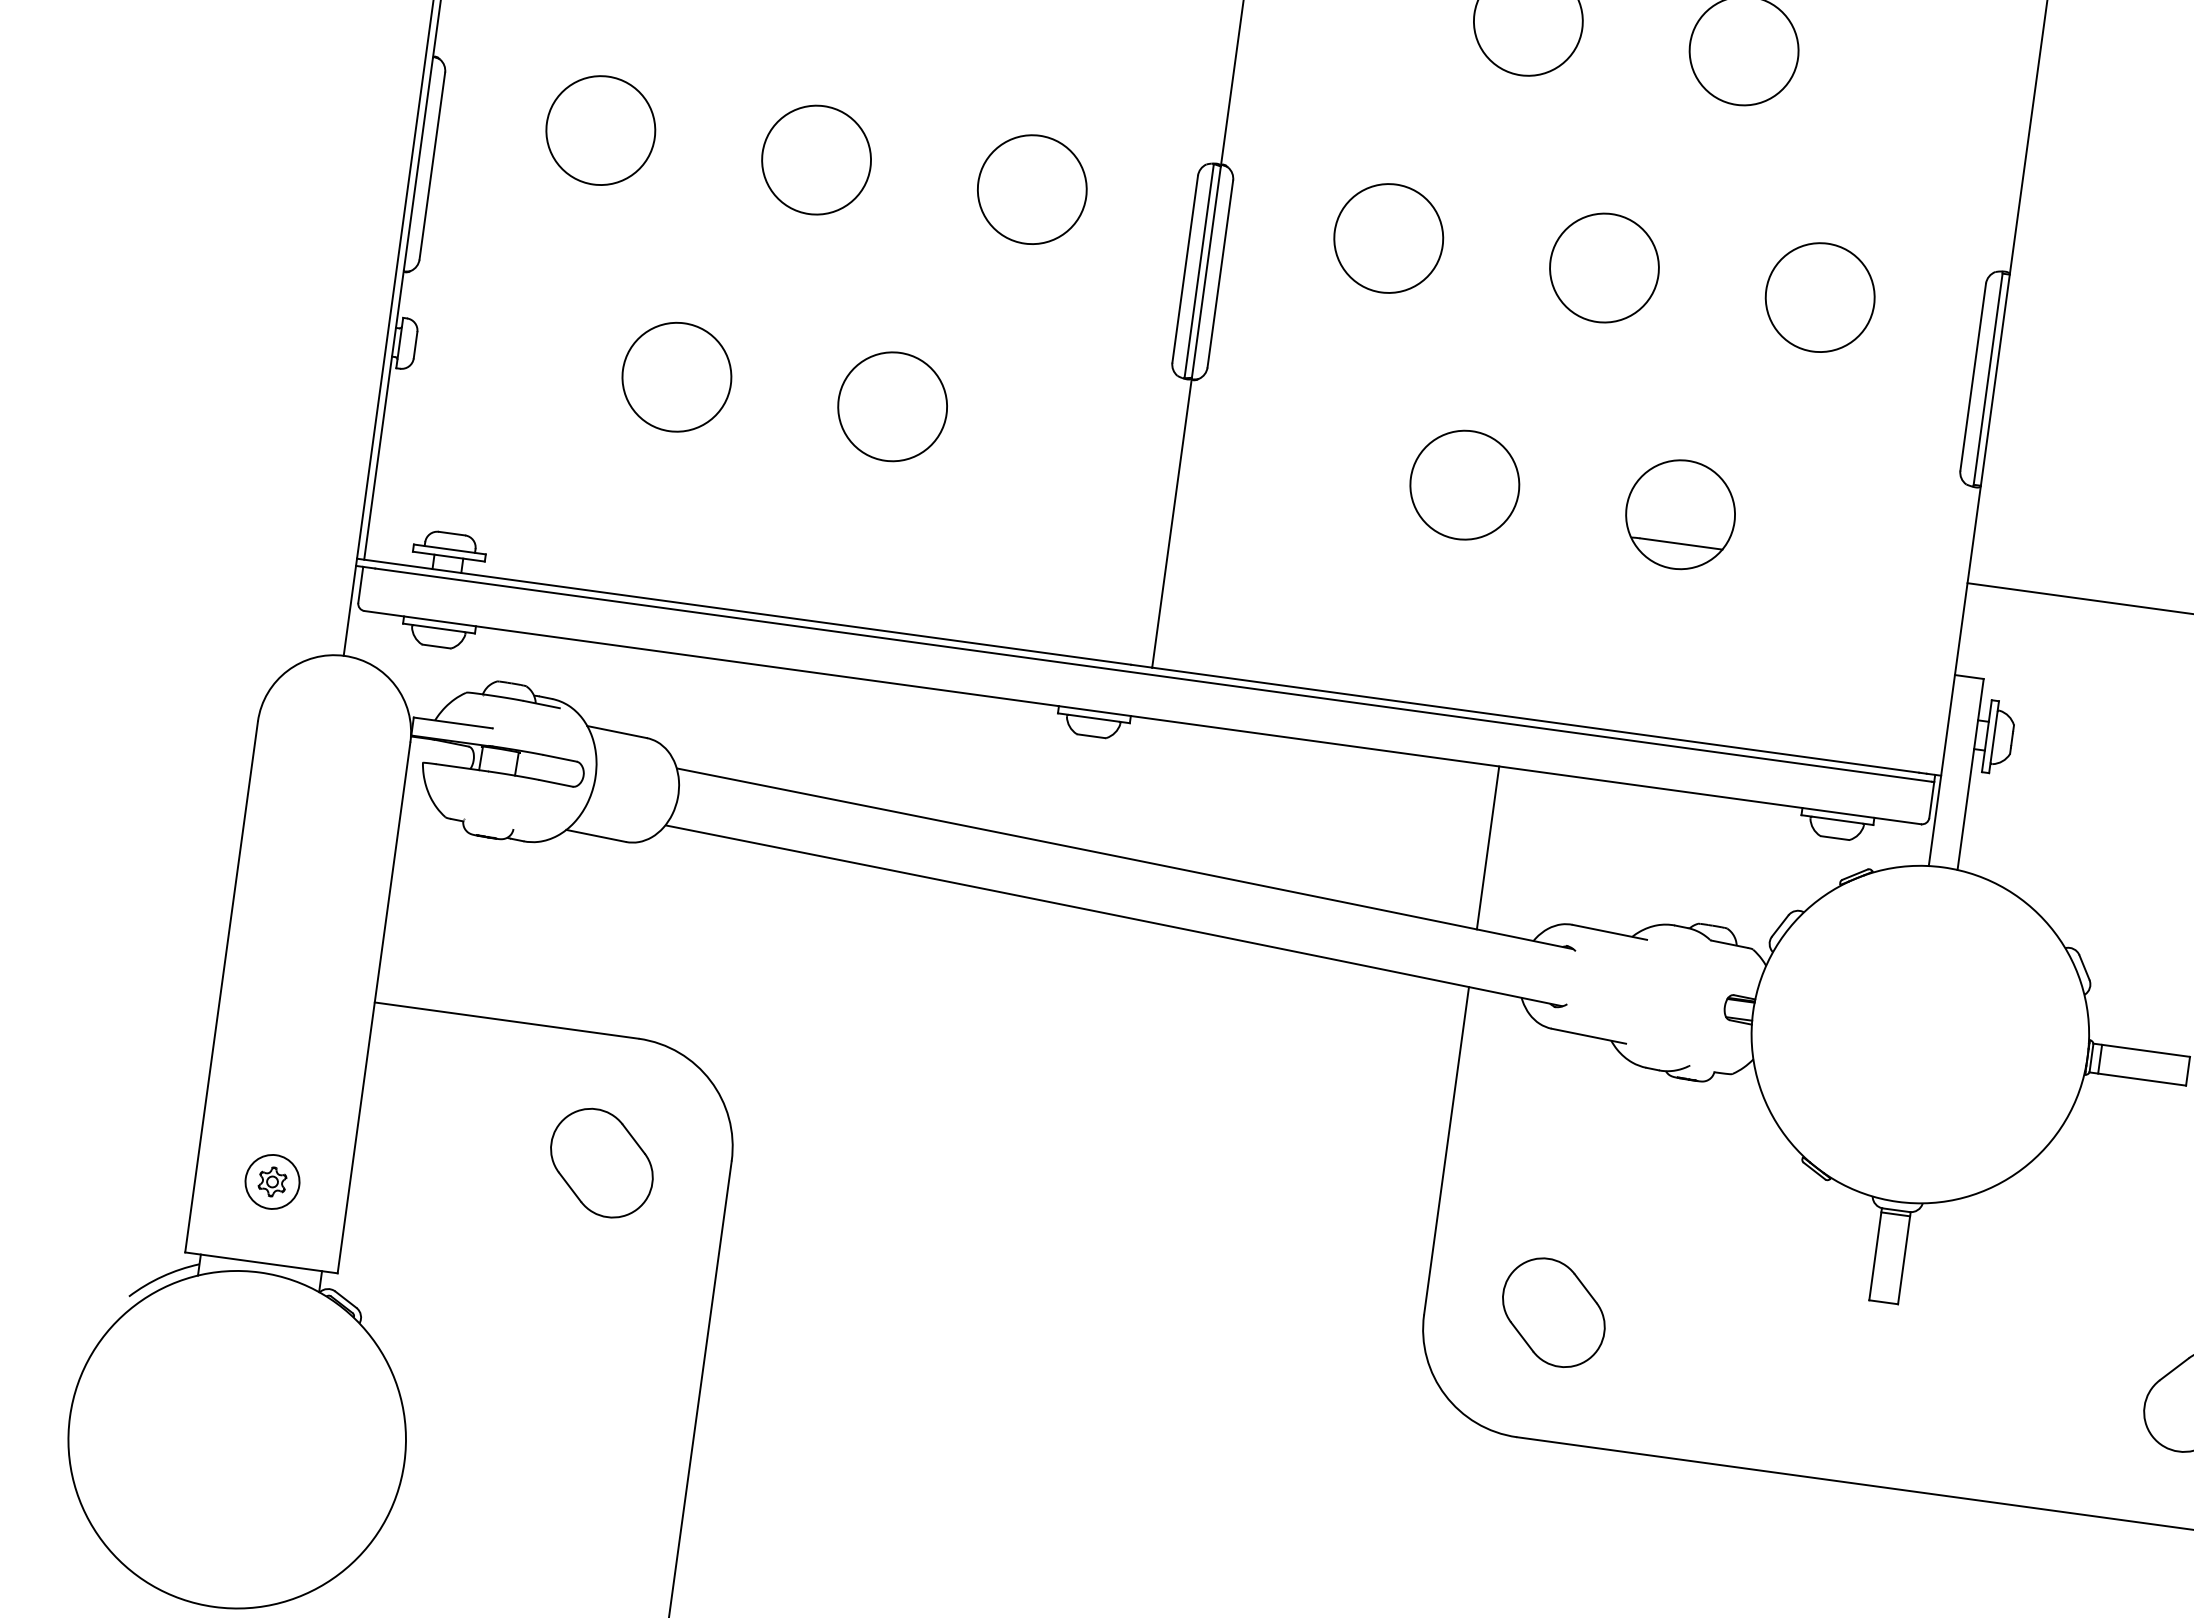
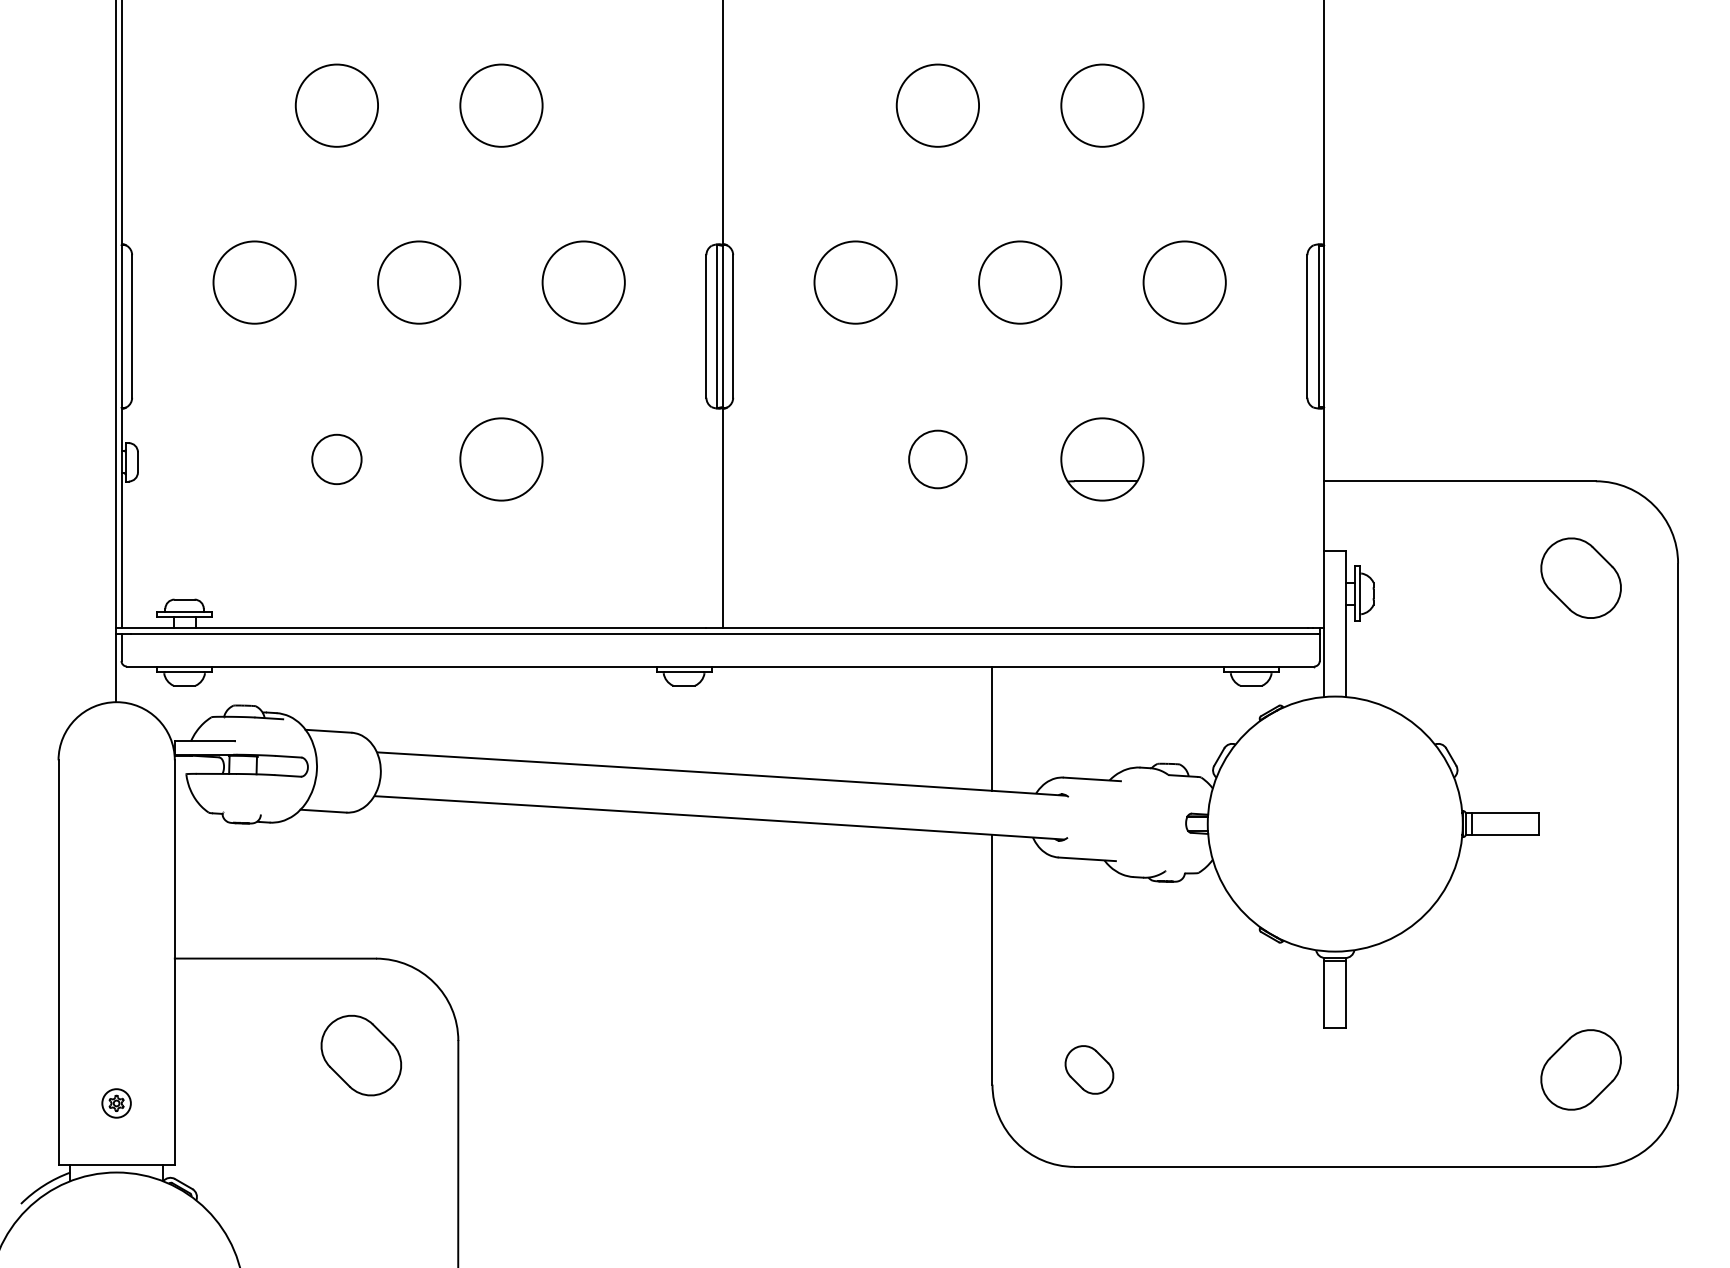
circle: (676, 377) -> (336, 459), size x0.6
circle: (1464, 485) -> (937, 459), size x0.7
part: (272, 1182) -> (116, 1103), size x0.7
part: (1554, 1312) -> (1089, 1069), size x0.6

